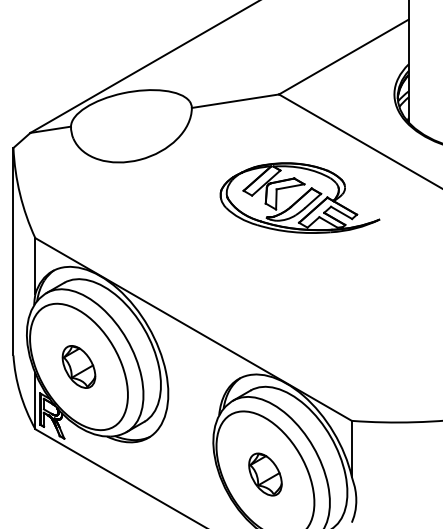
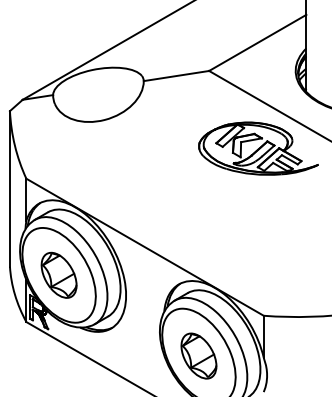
part: (299, 197) -> (258, 148), moved
part: (78, 366) -> (58, 275), size x1.43
part: (265, 474) -> (199, 356), size x1.43

